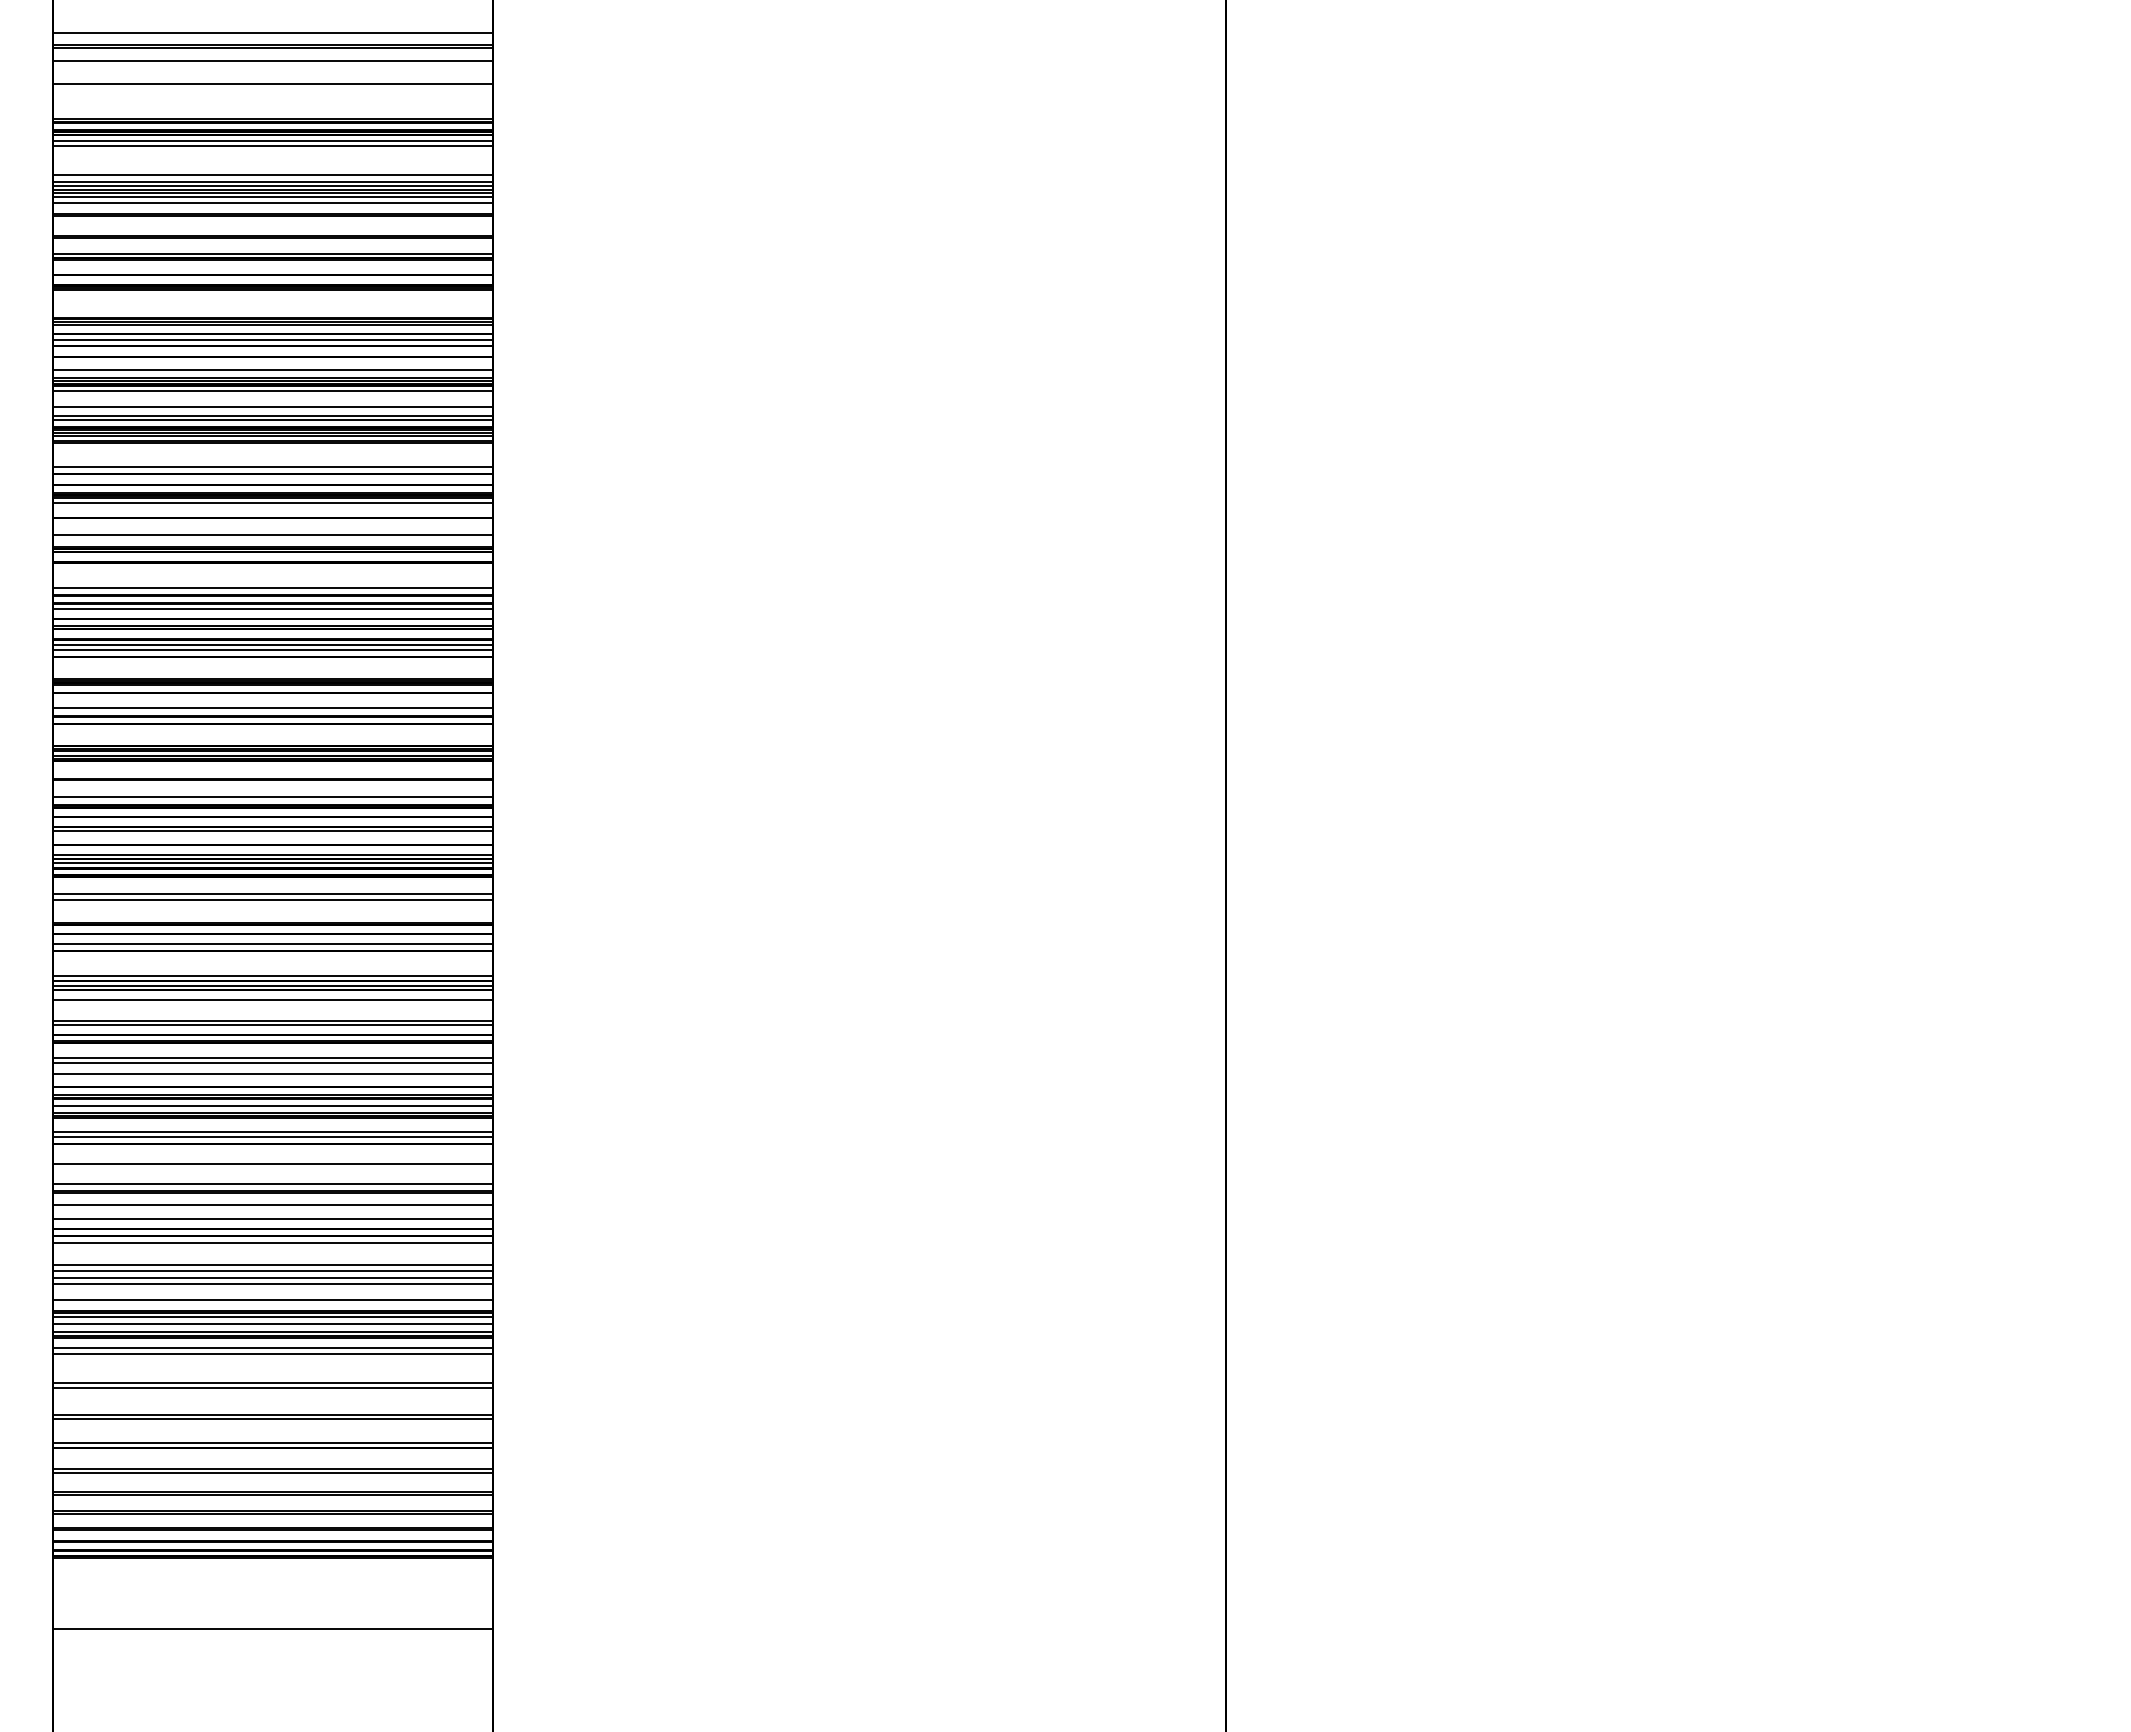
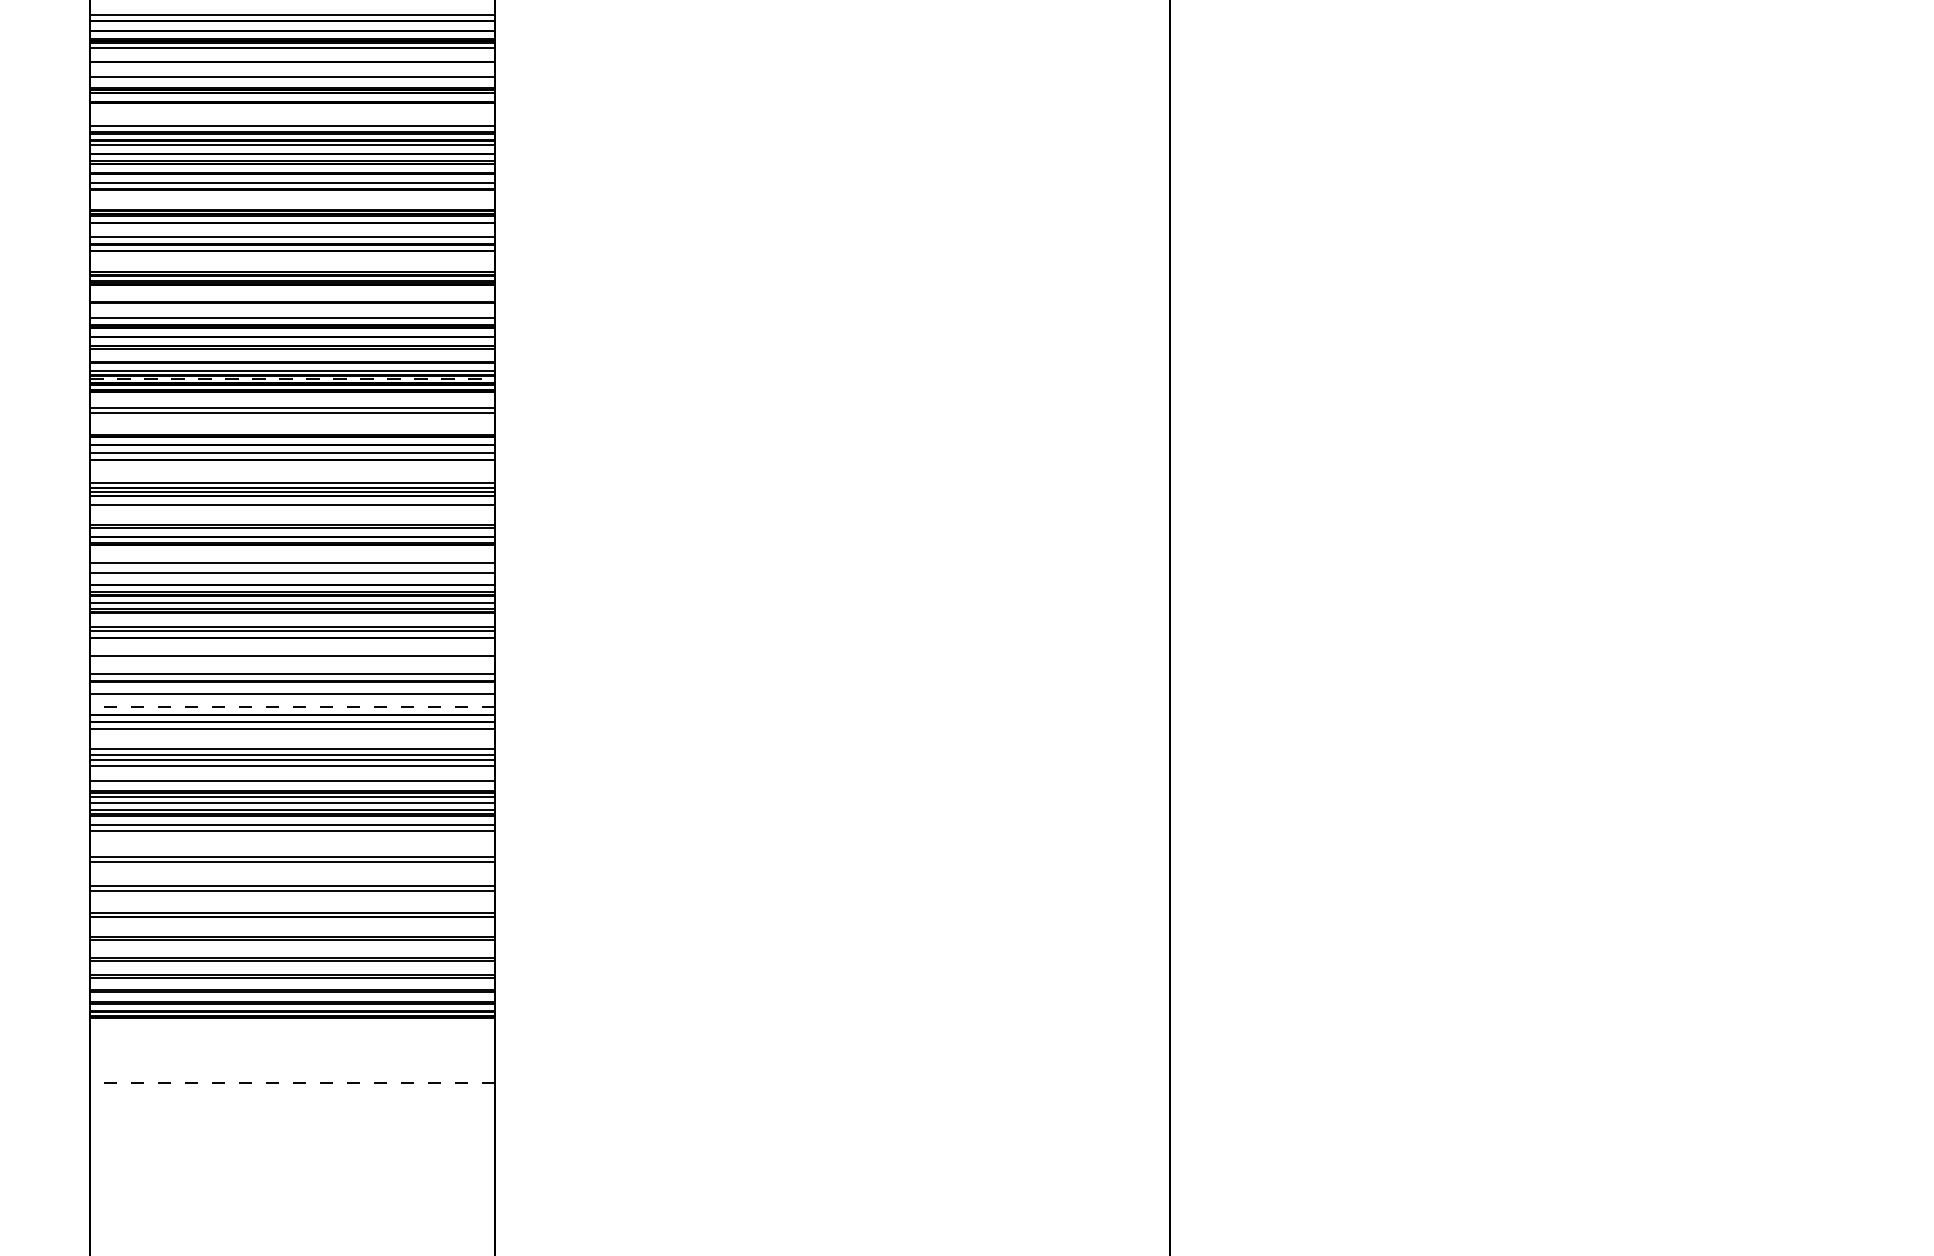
line: (272, 645) -> (292, 179), removed
line: (273, 863) -> (293, 379), solid -> dashed
line: (272, 1058) -> (292, 558), removed
line: (272, 1219) -> (292, 706), solid -> dashed
line: (272, 1628) -> (292, 1083), solid -> dashed

